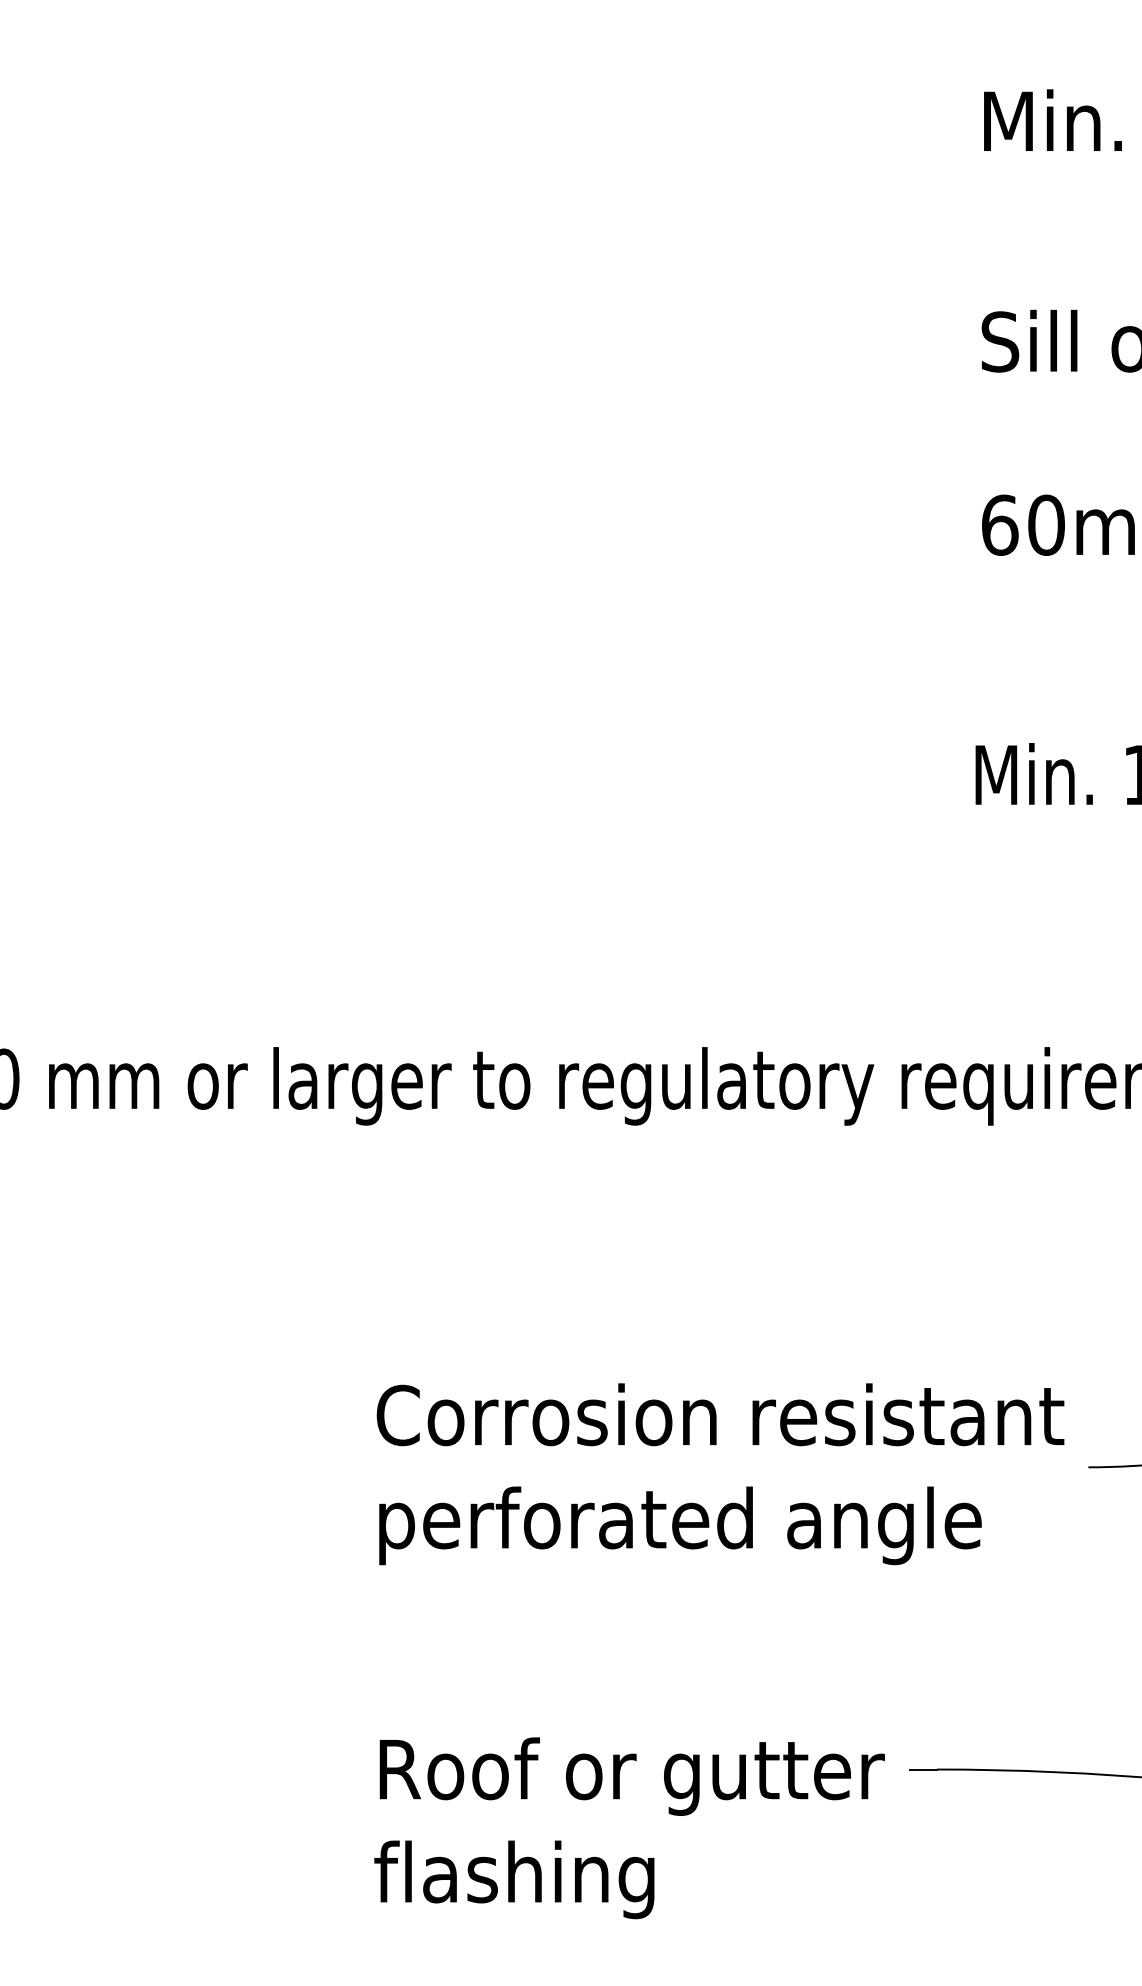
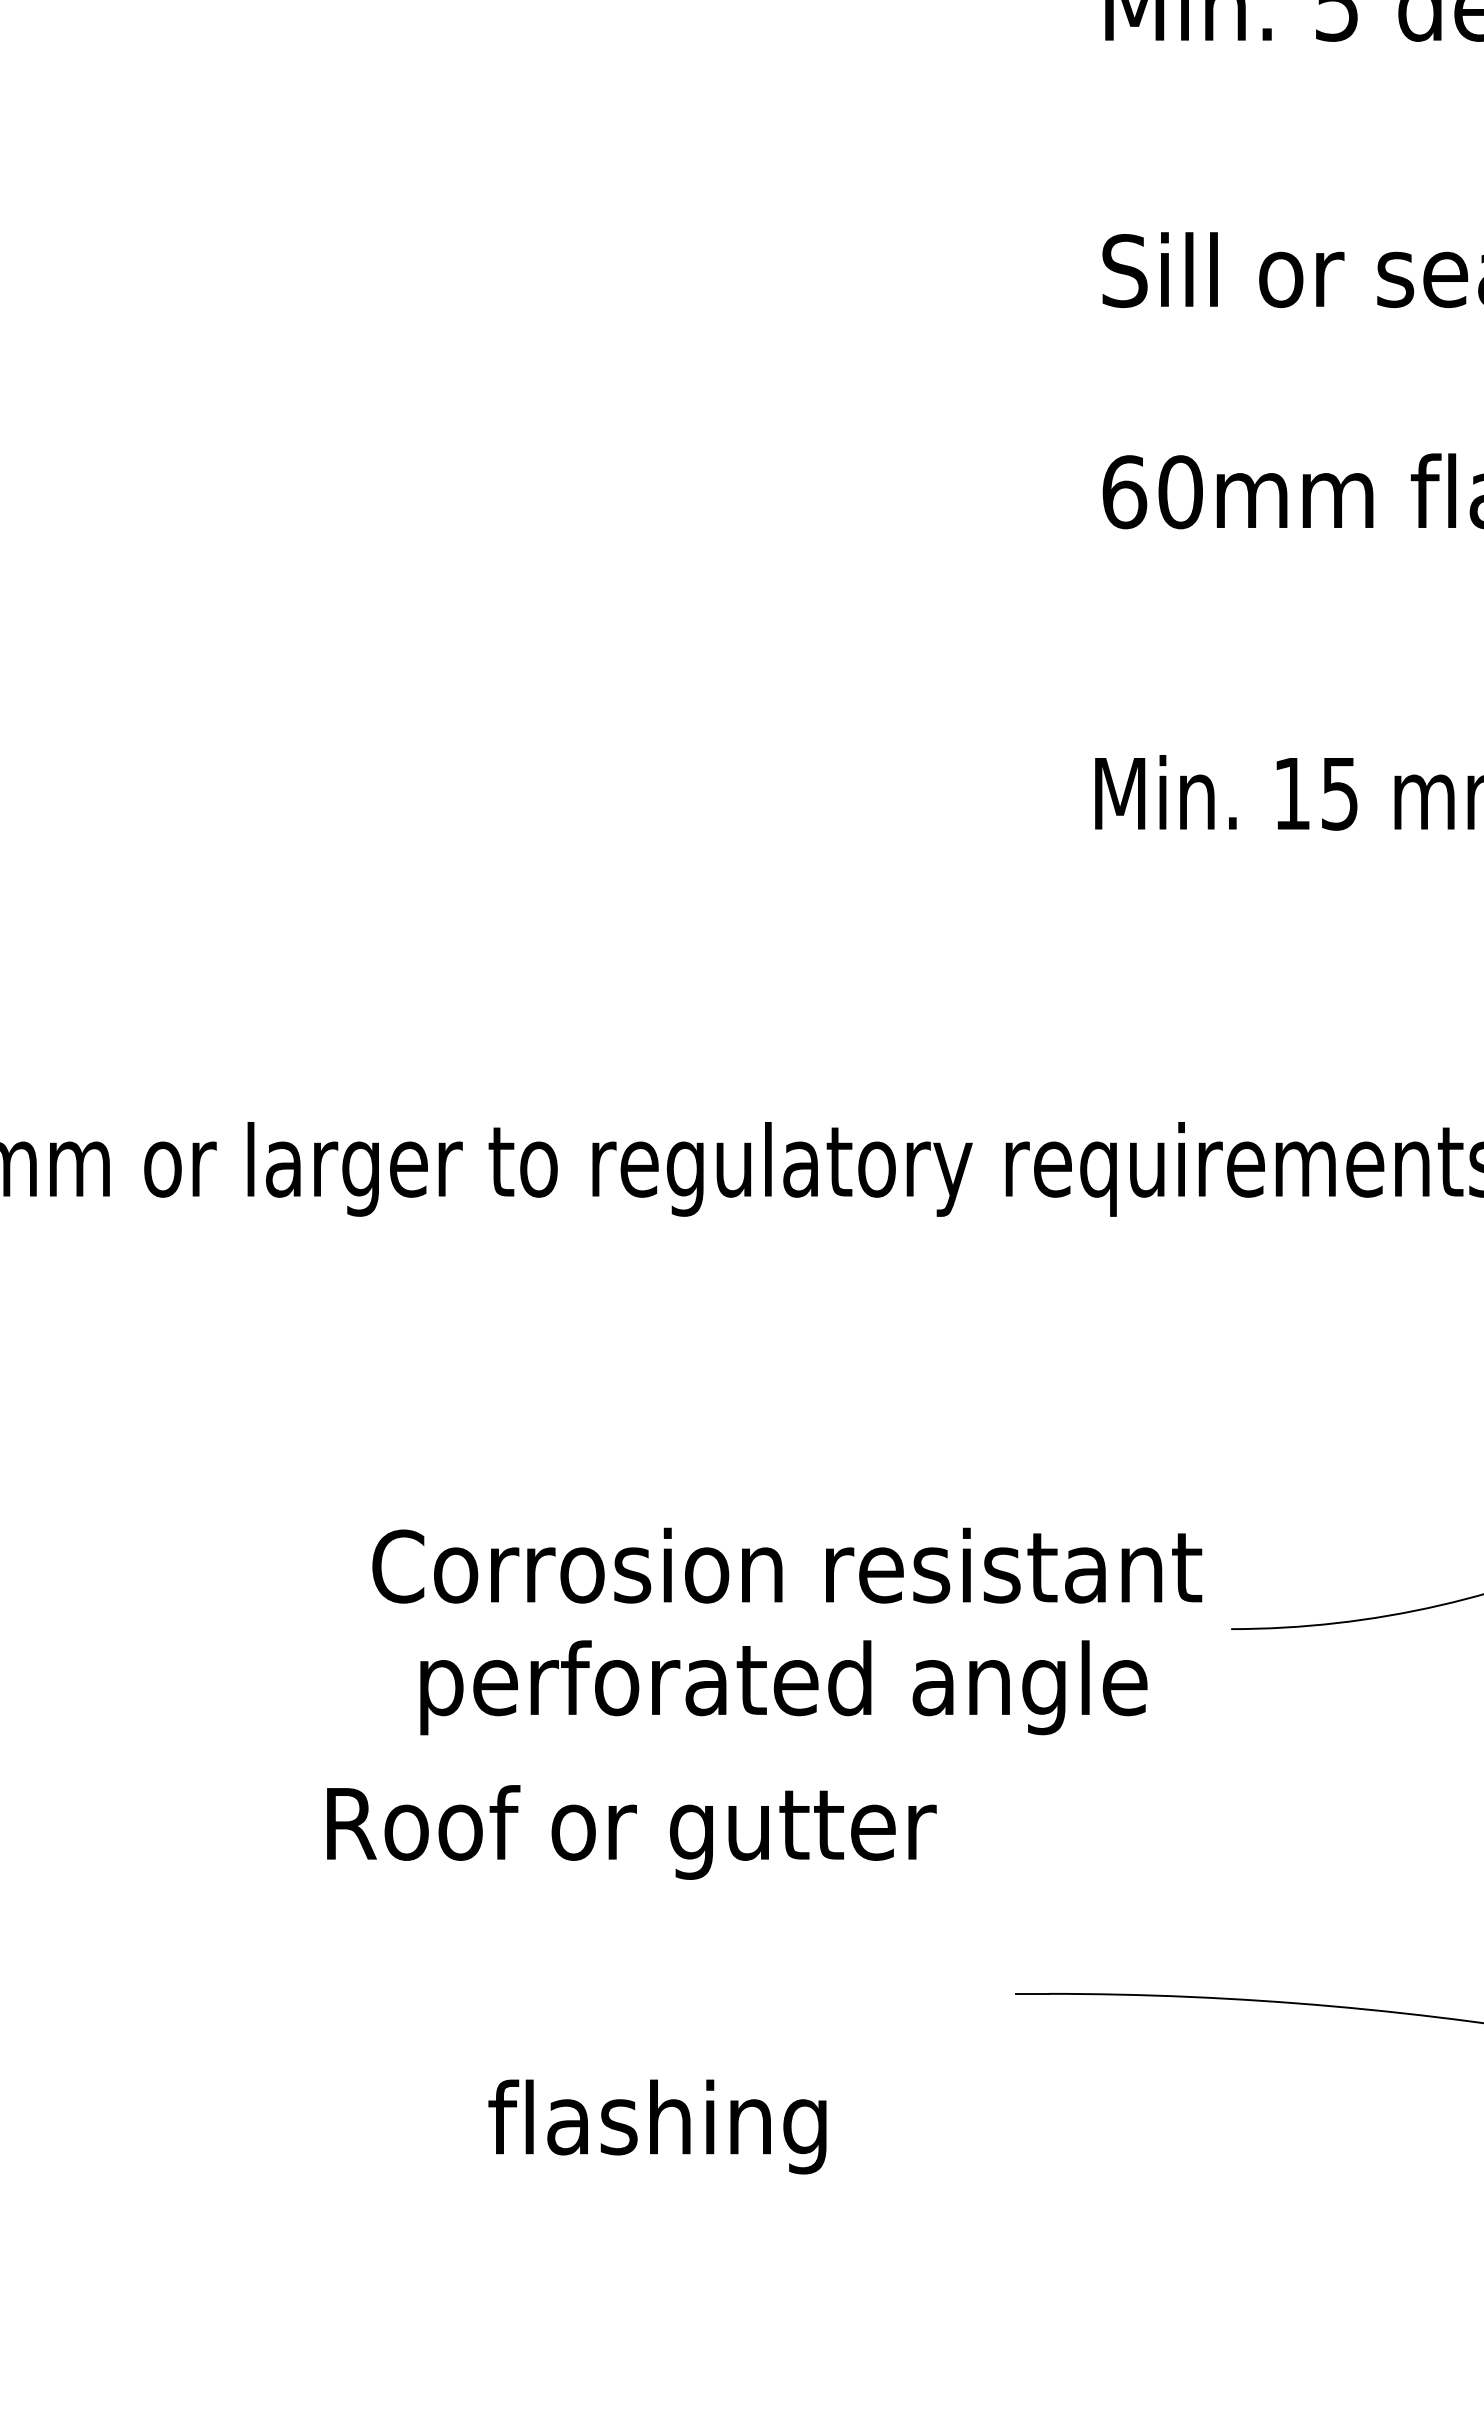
text: (680, 1525) -> (783, 1687), moved
text: (632, 1776) -> (631, 1832), moved
text: (514, 1879) -> (657, 2126), moved

